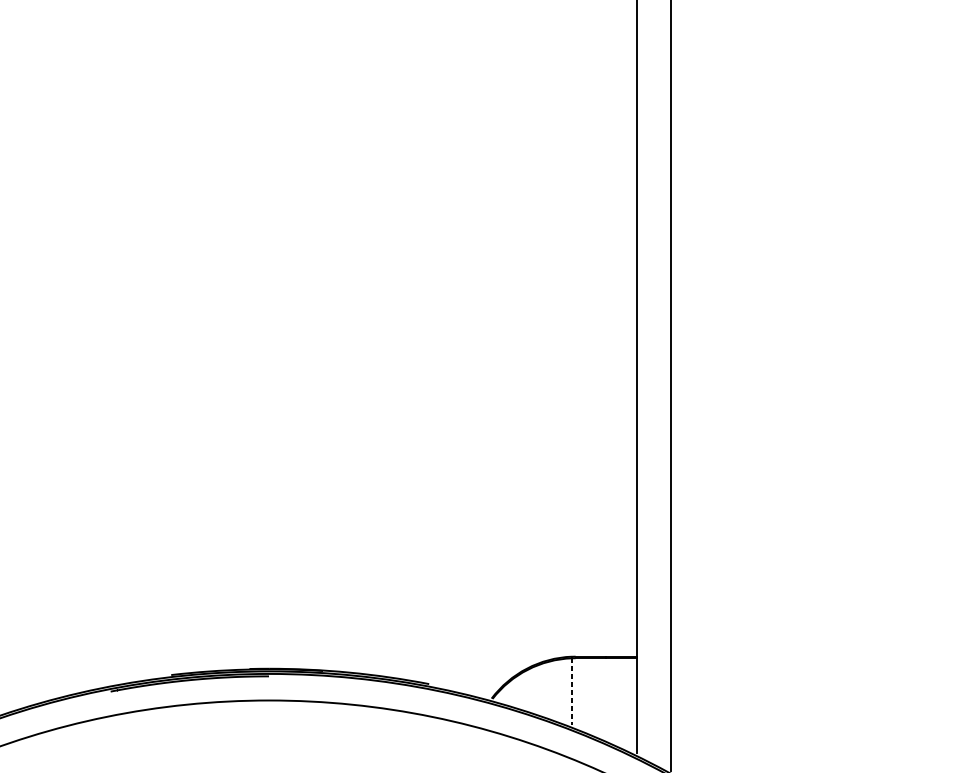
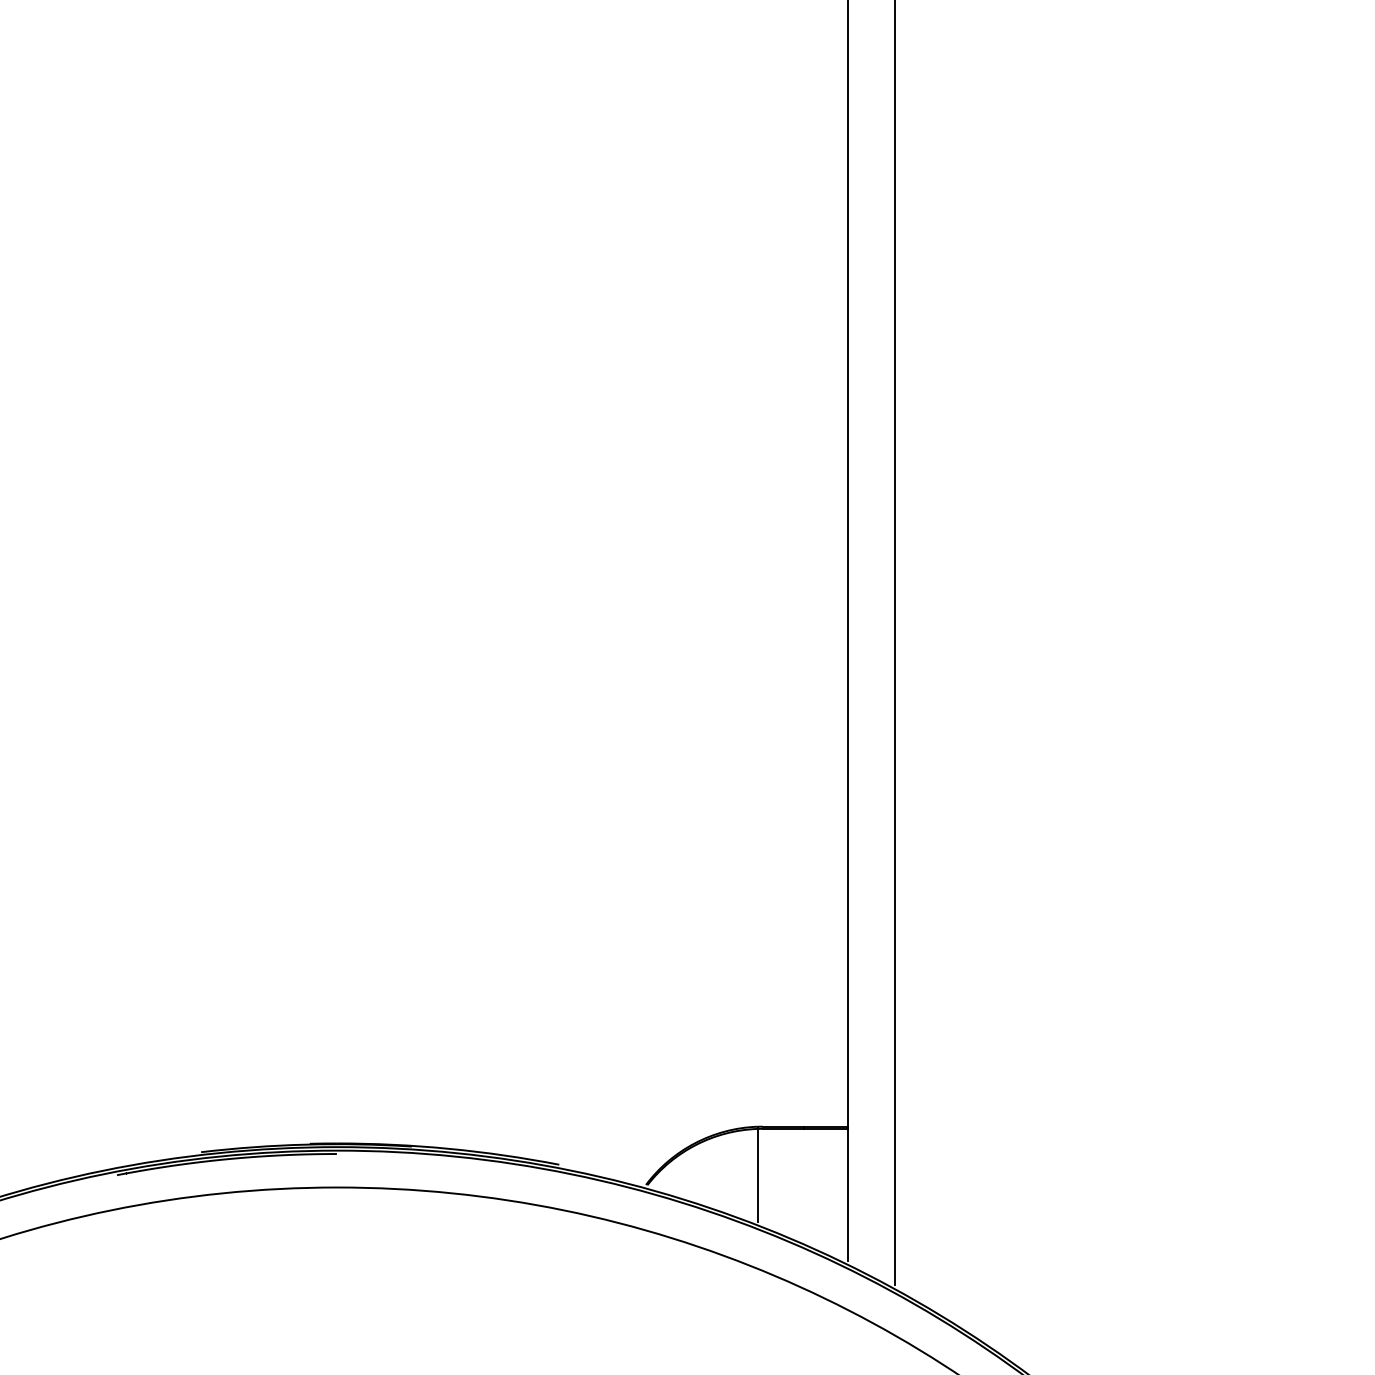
line: (571, 691) -> (757, 1175), dashed -> solid

